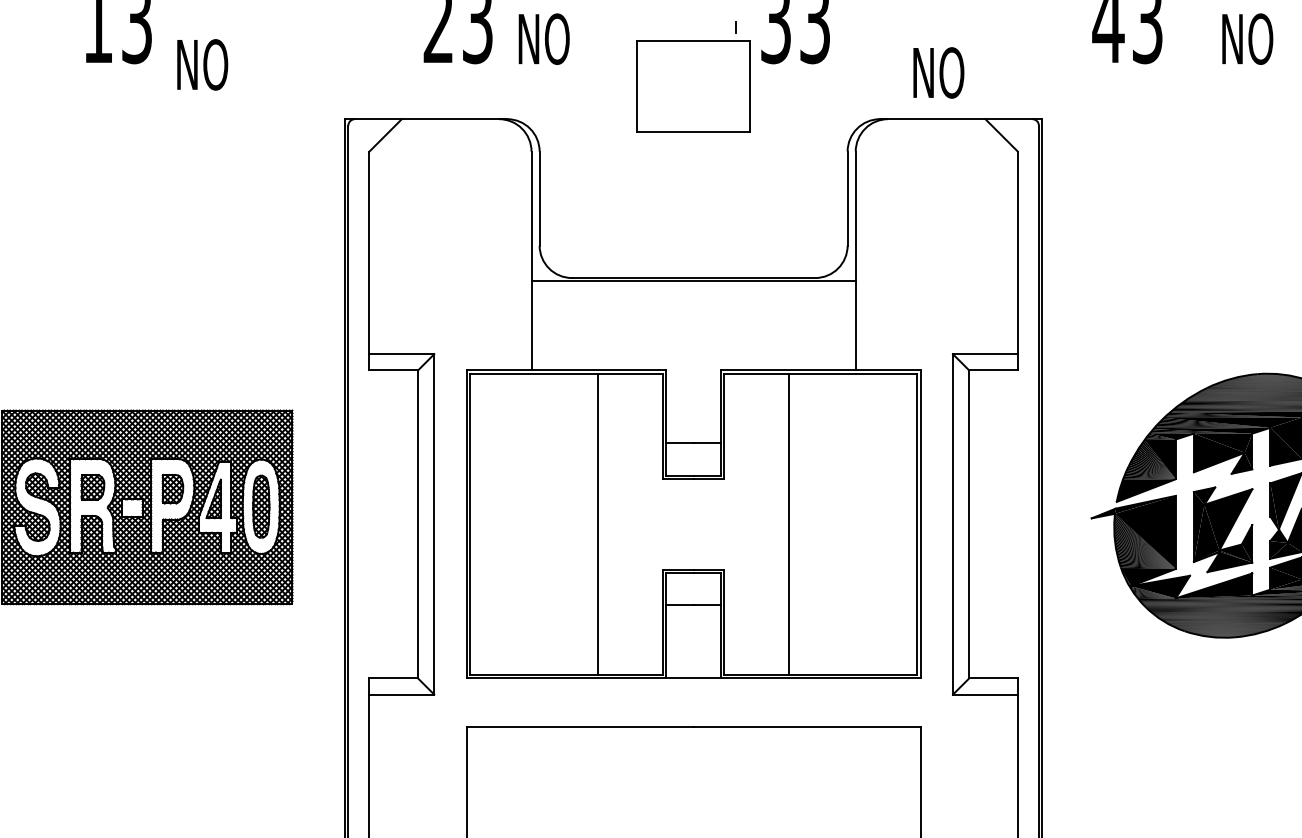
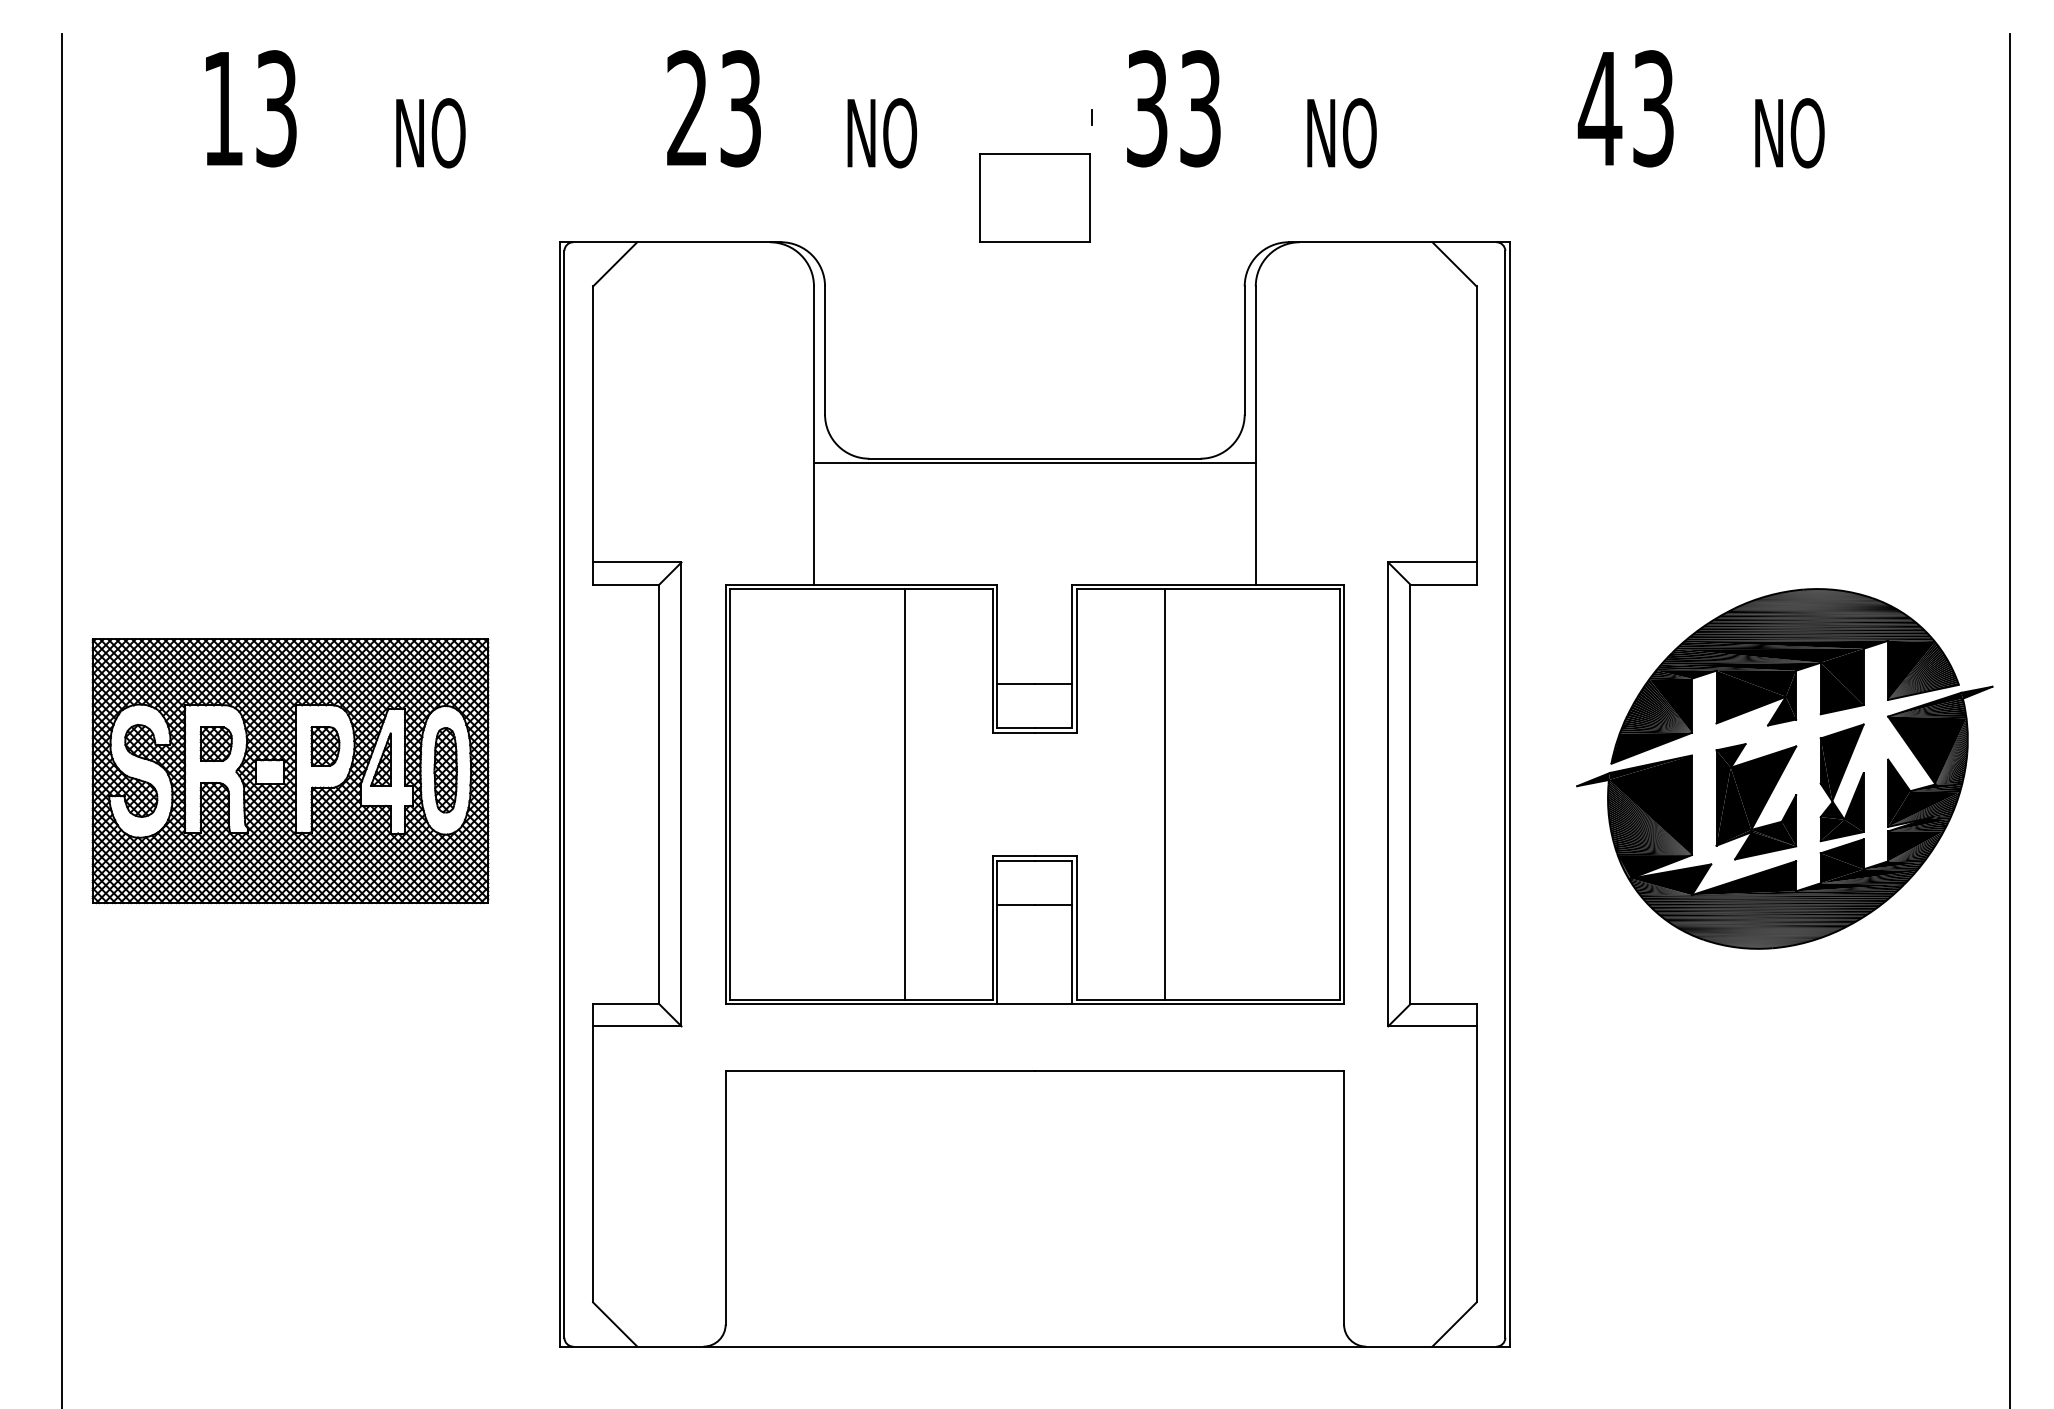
text: (544, 39) -> (882, 133), moved
text: (202, 65) -> (430, 133), moved
text: (938, 73) -> (1341, 133), moved
part: (693, 86) -> (1034, 197), size x0.71

